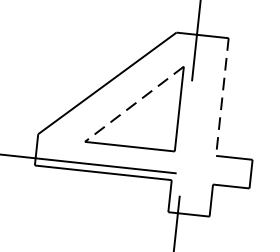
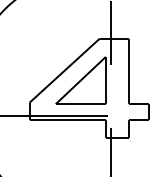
line: (221, 97) -> (128, 71), dashed -> solid
line: (133, 104) -> (80, 80), dashed -> solid

